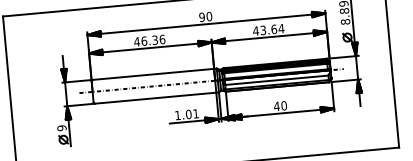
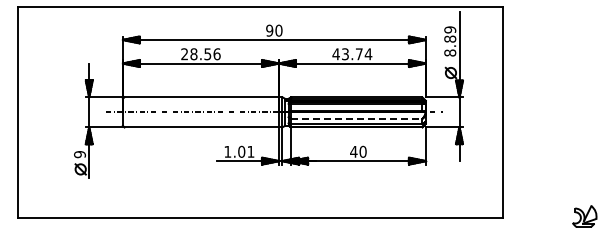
text: (273, 29) -> (358, 54), 43.64 -> 43.74
text: (145, 41) -> (195, 54), 46.36 -> 28.56
line: (276, 80) -> (356, 118), solid -> dashed

